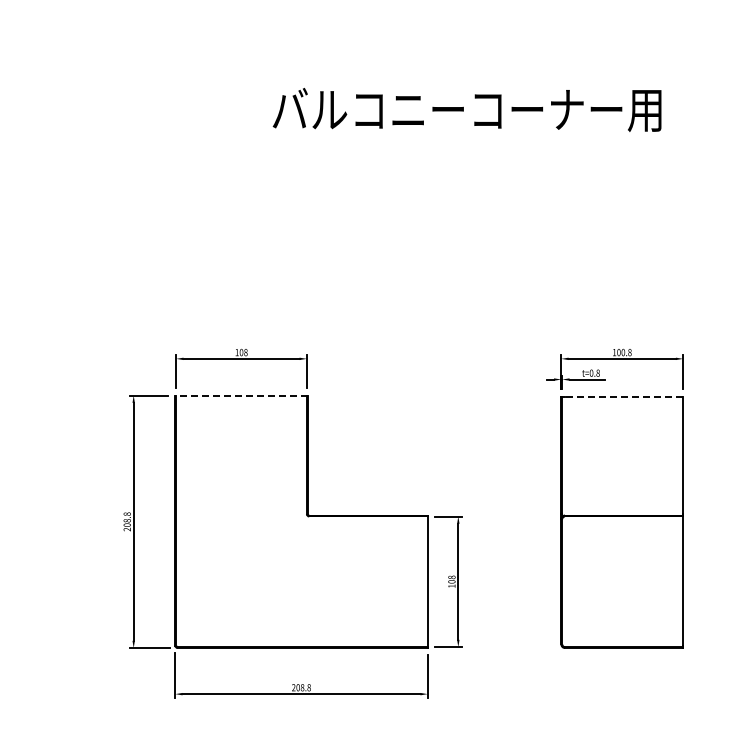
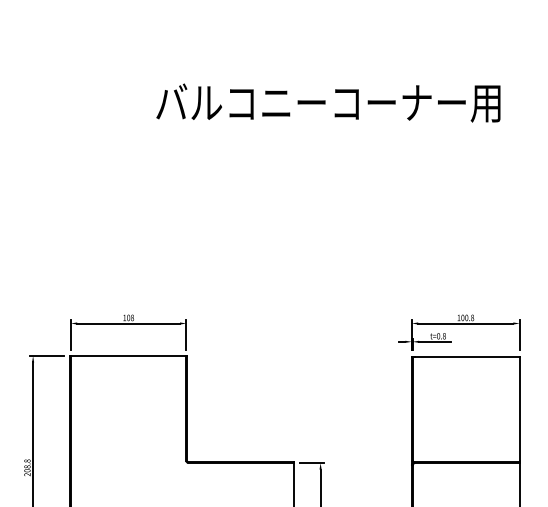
line: (241, 395) -> (128, 355), dashed -> solid
line: (623, 396) -> (466, 356), dashed -> solid

